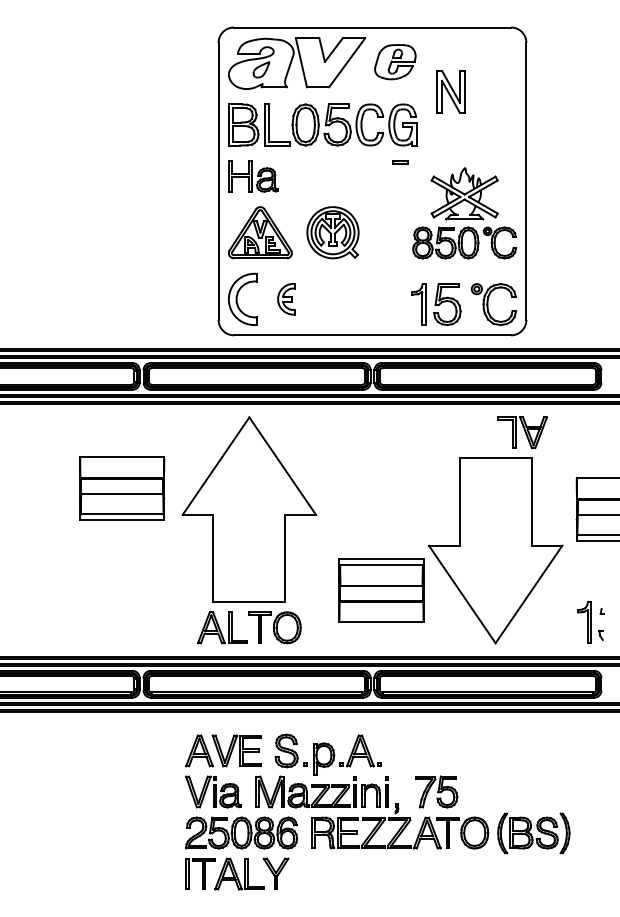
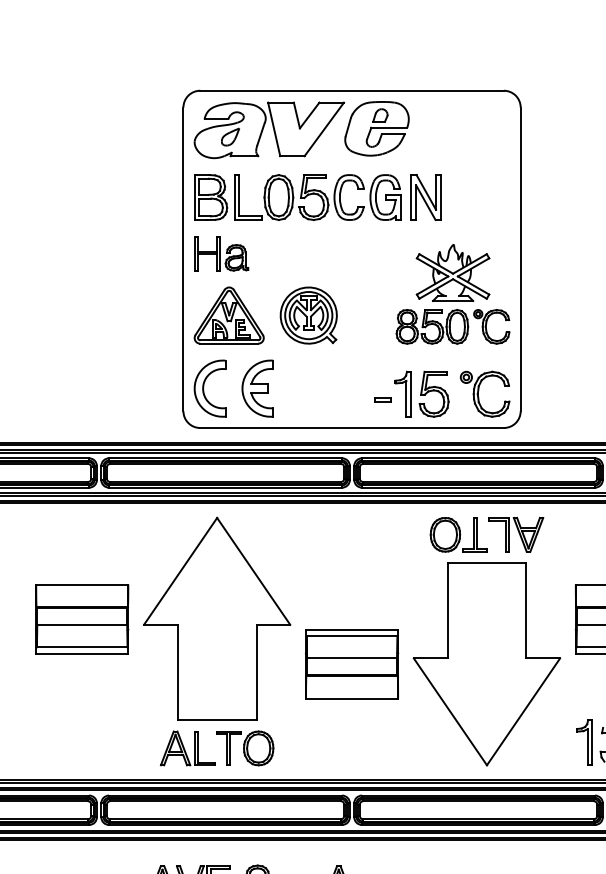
part: (395, 61) -> (377, 127), size x1.43
part: (450, 91) -> (425, 197), moved
part: (400, 162) -> (382, 399), moved
part: (286, 298) -> (257, 387), size x1.67
part: (469, 432) -> (458, 534), added
part: (122, 488) -> (82, 618), moved
part: (381, 590) -> (352, 663), moved

